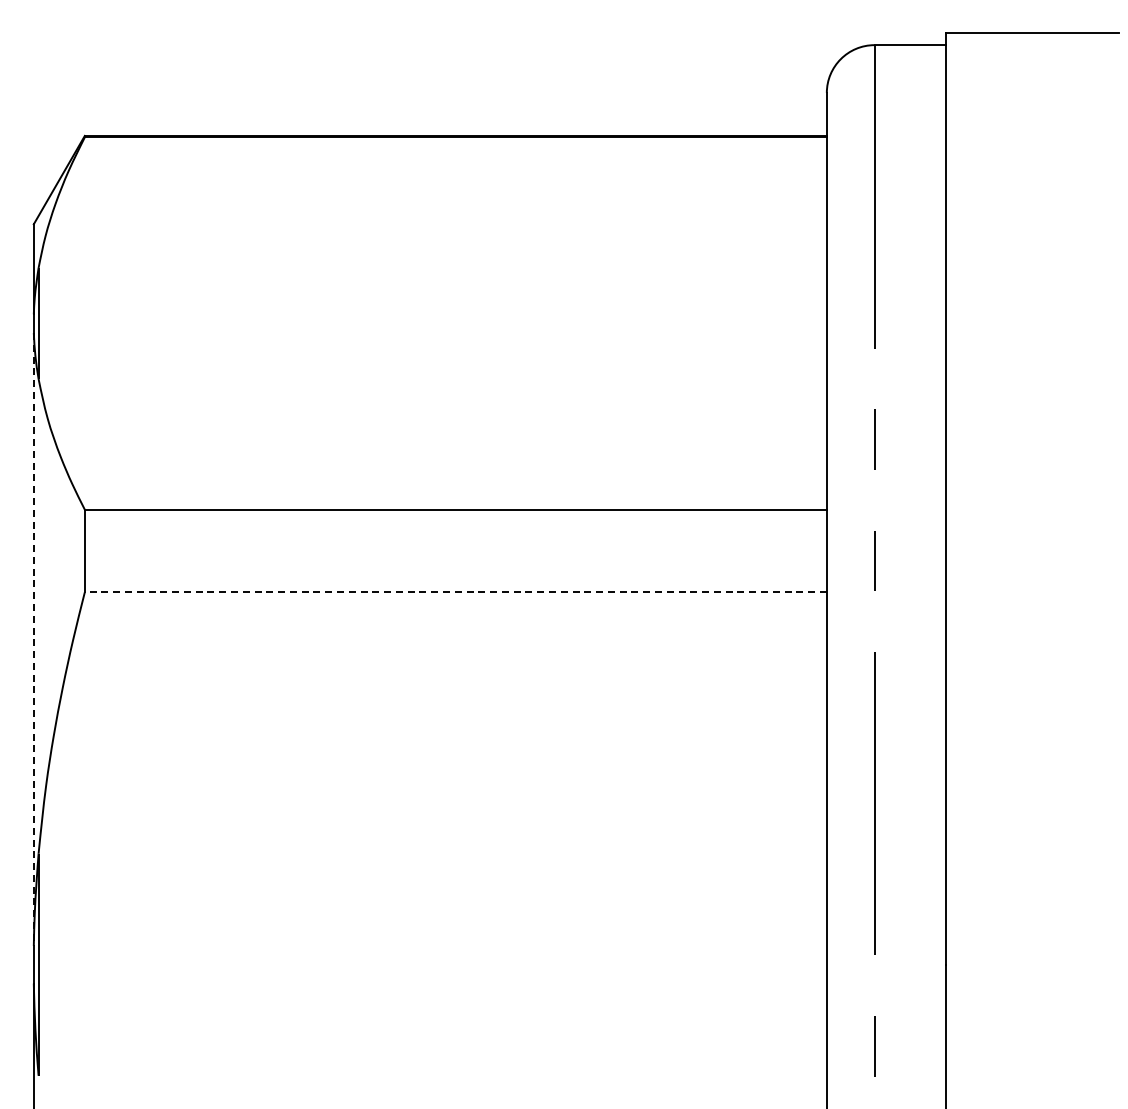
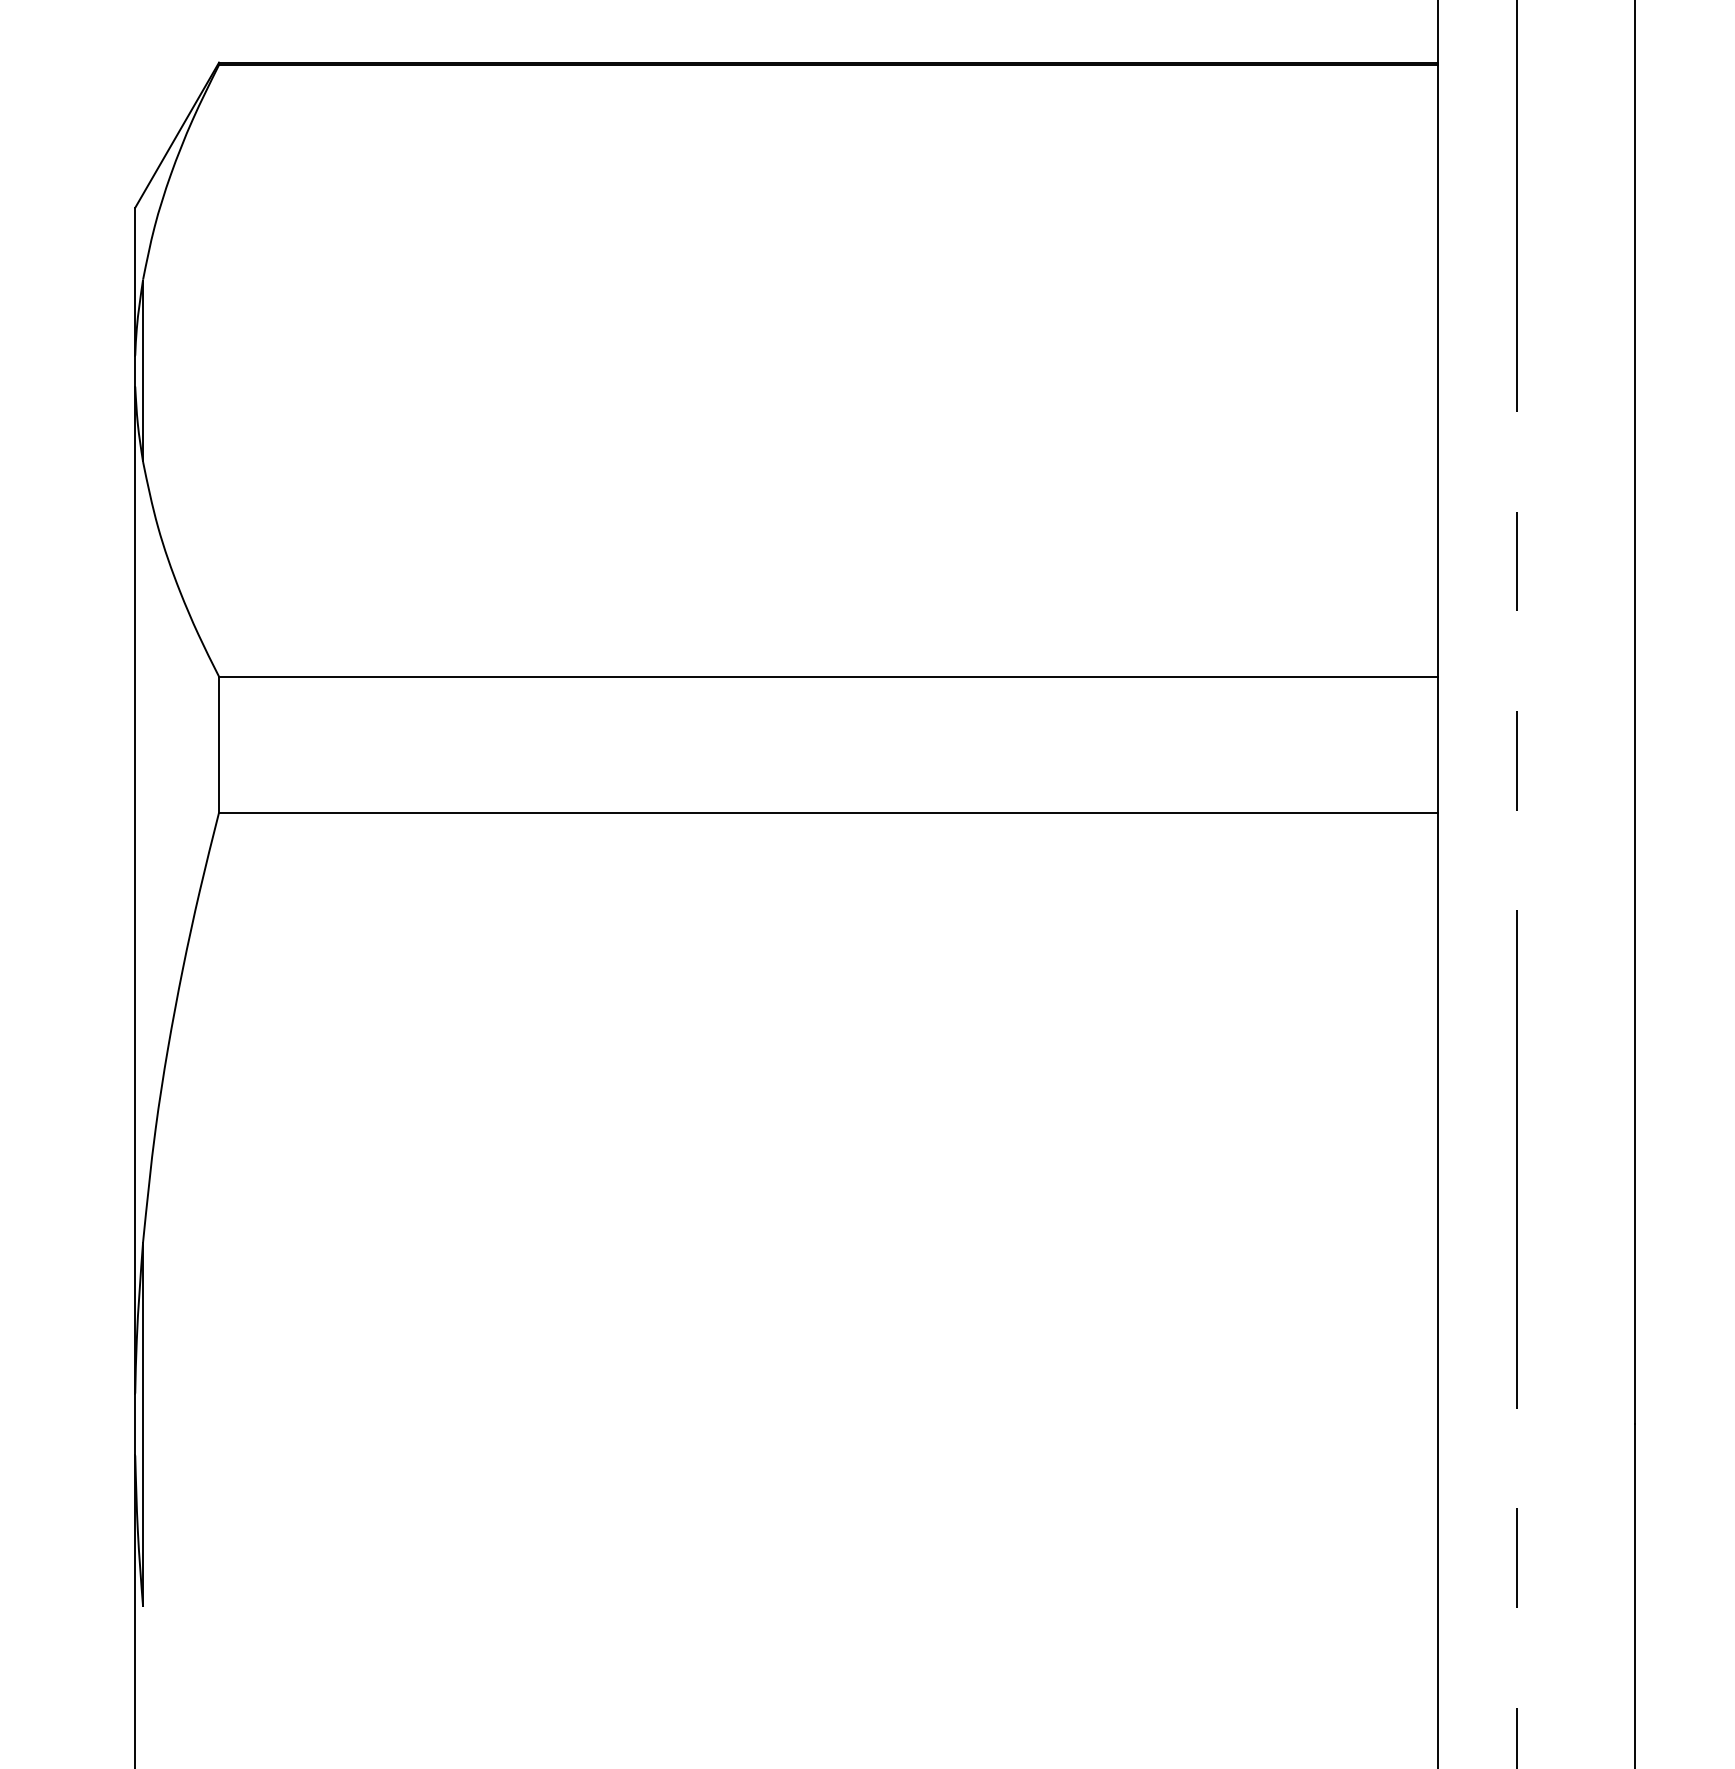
line: (455, 592) -> (828, 812), dashed -> solid
line: (33, 640) -> (134, 891), dashed -> solid

